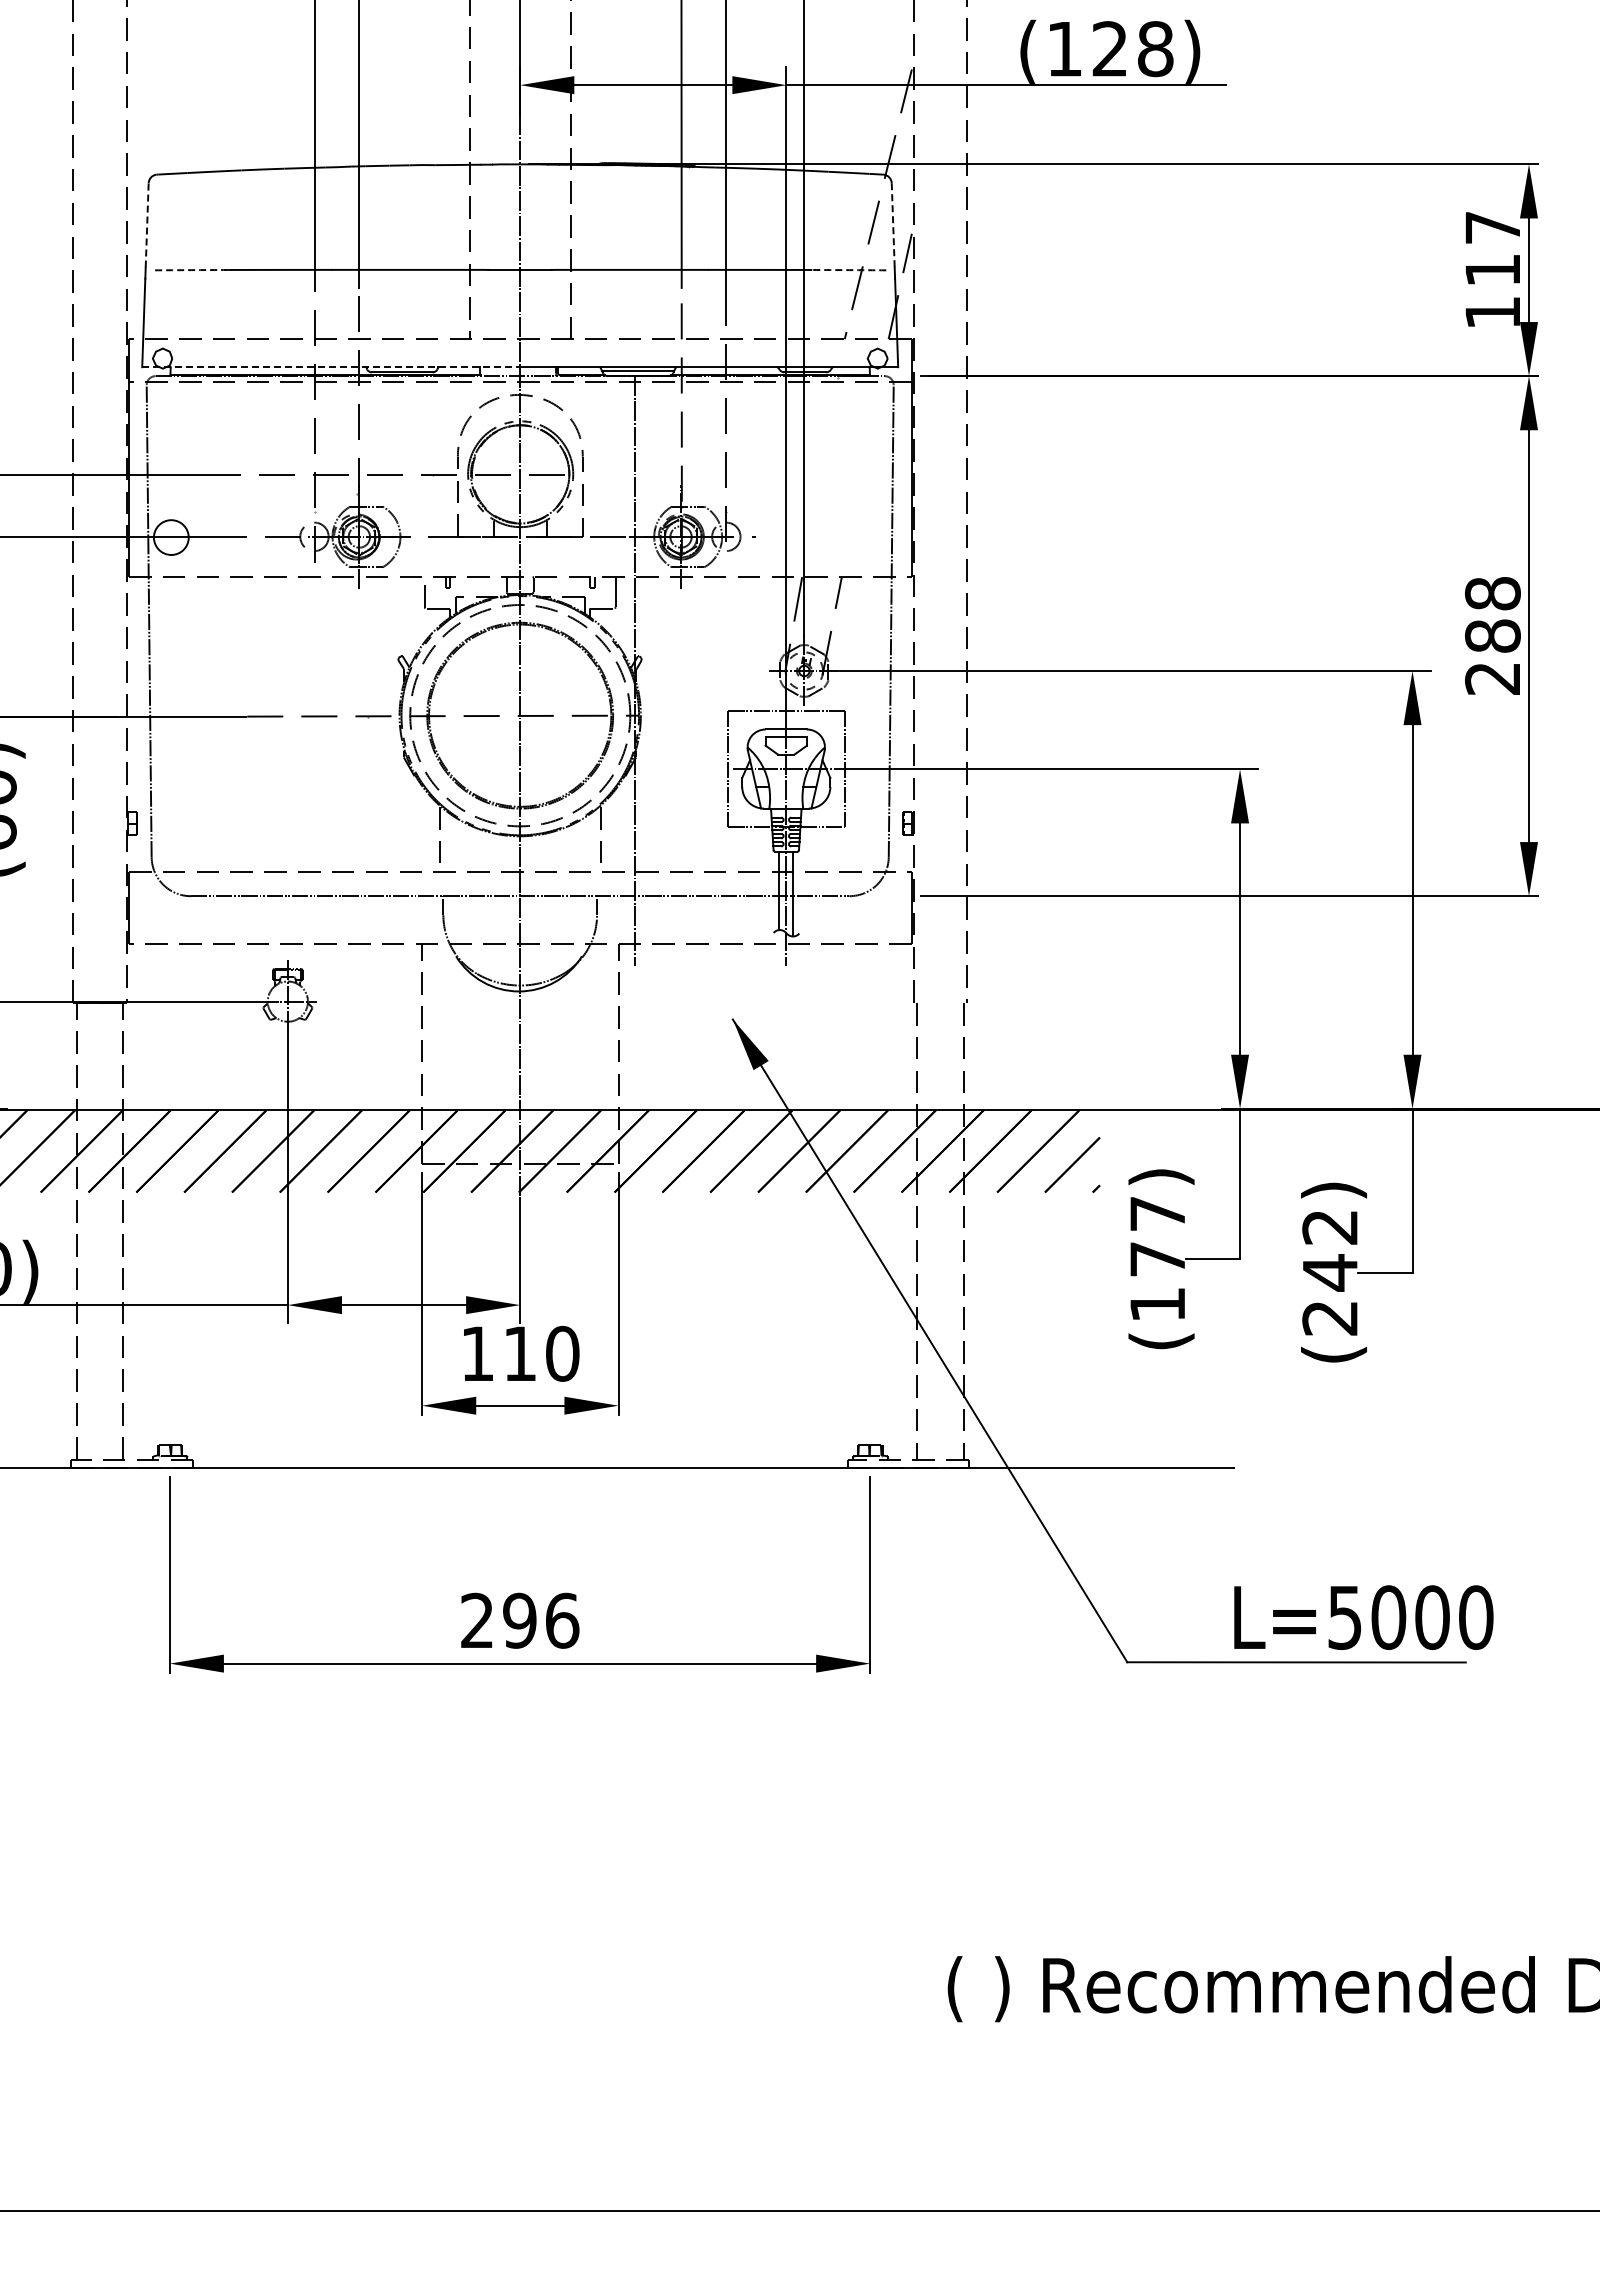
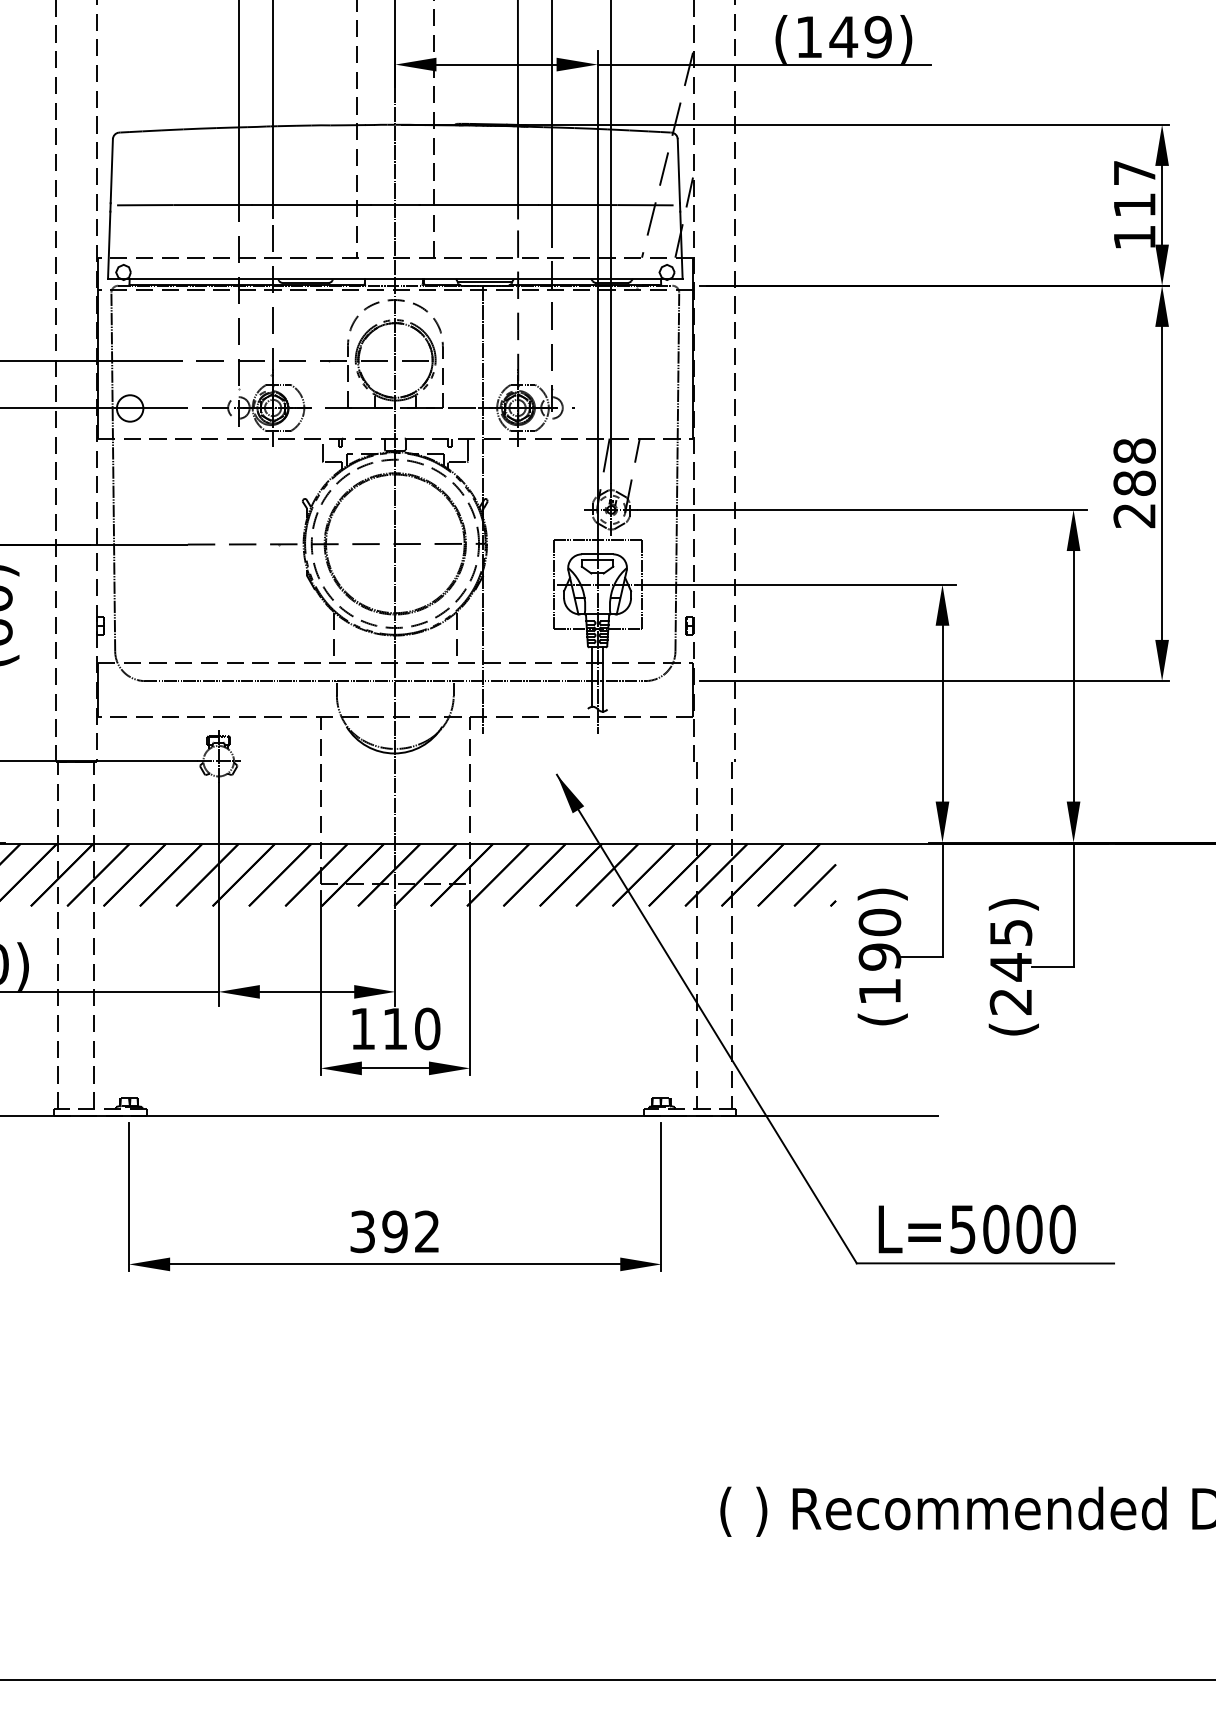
text: (1132, 49) -> (860, 37), (128) -> (149)
line: (147, 224) -> (112, 170), dashed -> solid
line: (893, 225) -> (679, 171), dashed -> solid
arc: (191, 270) -> (145, 205), dashed -> solid
arc: (849, 270) -> (645, 205), dashed -> solid
line: (331, 367) -> (251, 279), dashed -> solid
text: (1330, 1227) -> (1011, 932), (242) -> (245)
text: (1157, 1236) -> (879, 939), (177) -> (190)
text: (1363, 1617) -> (977, 1229), moved
text: (520, 1620) -> (395, 1231), 296 -> 392

